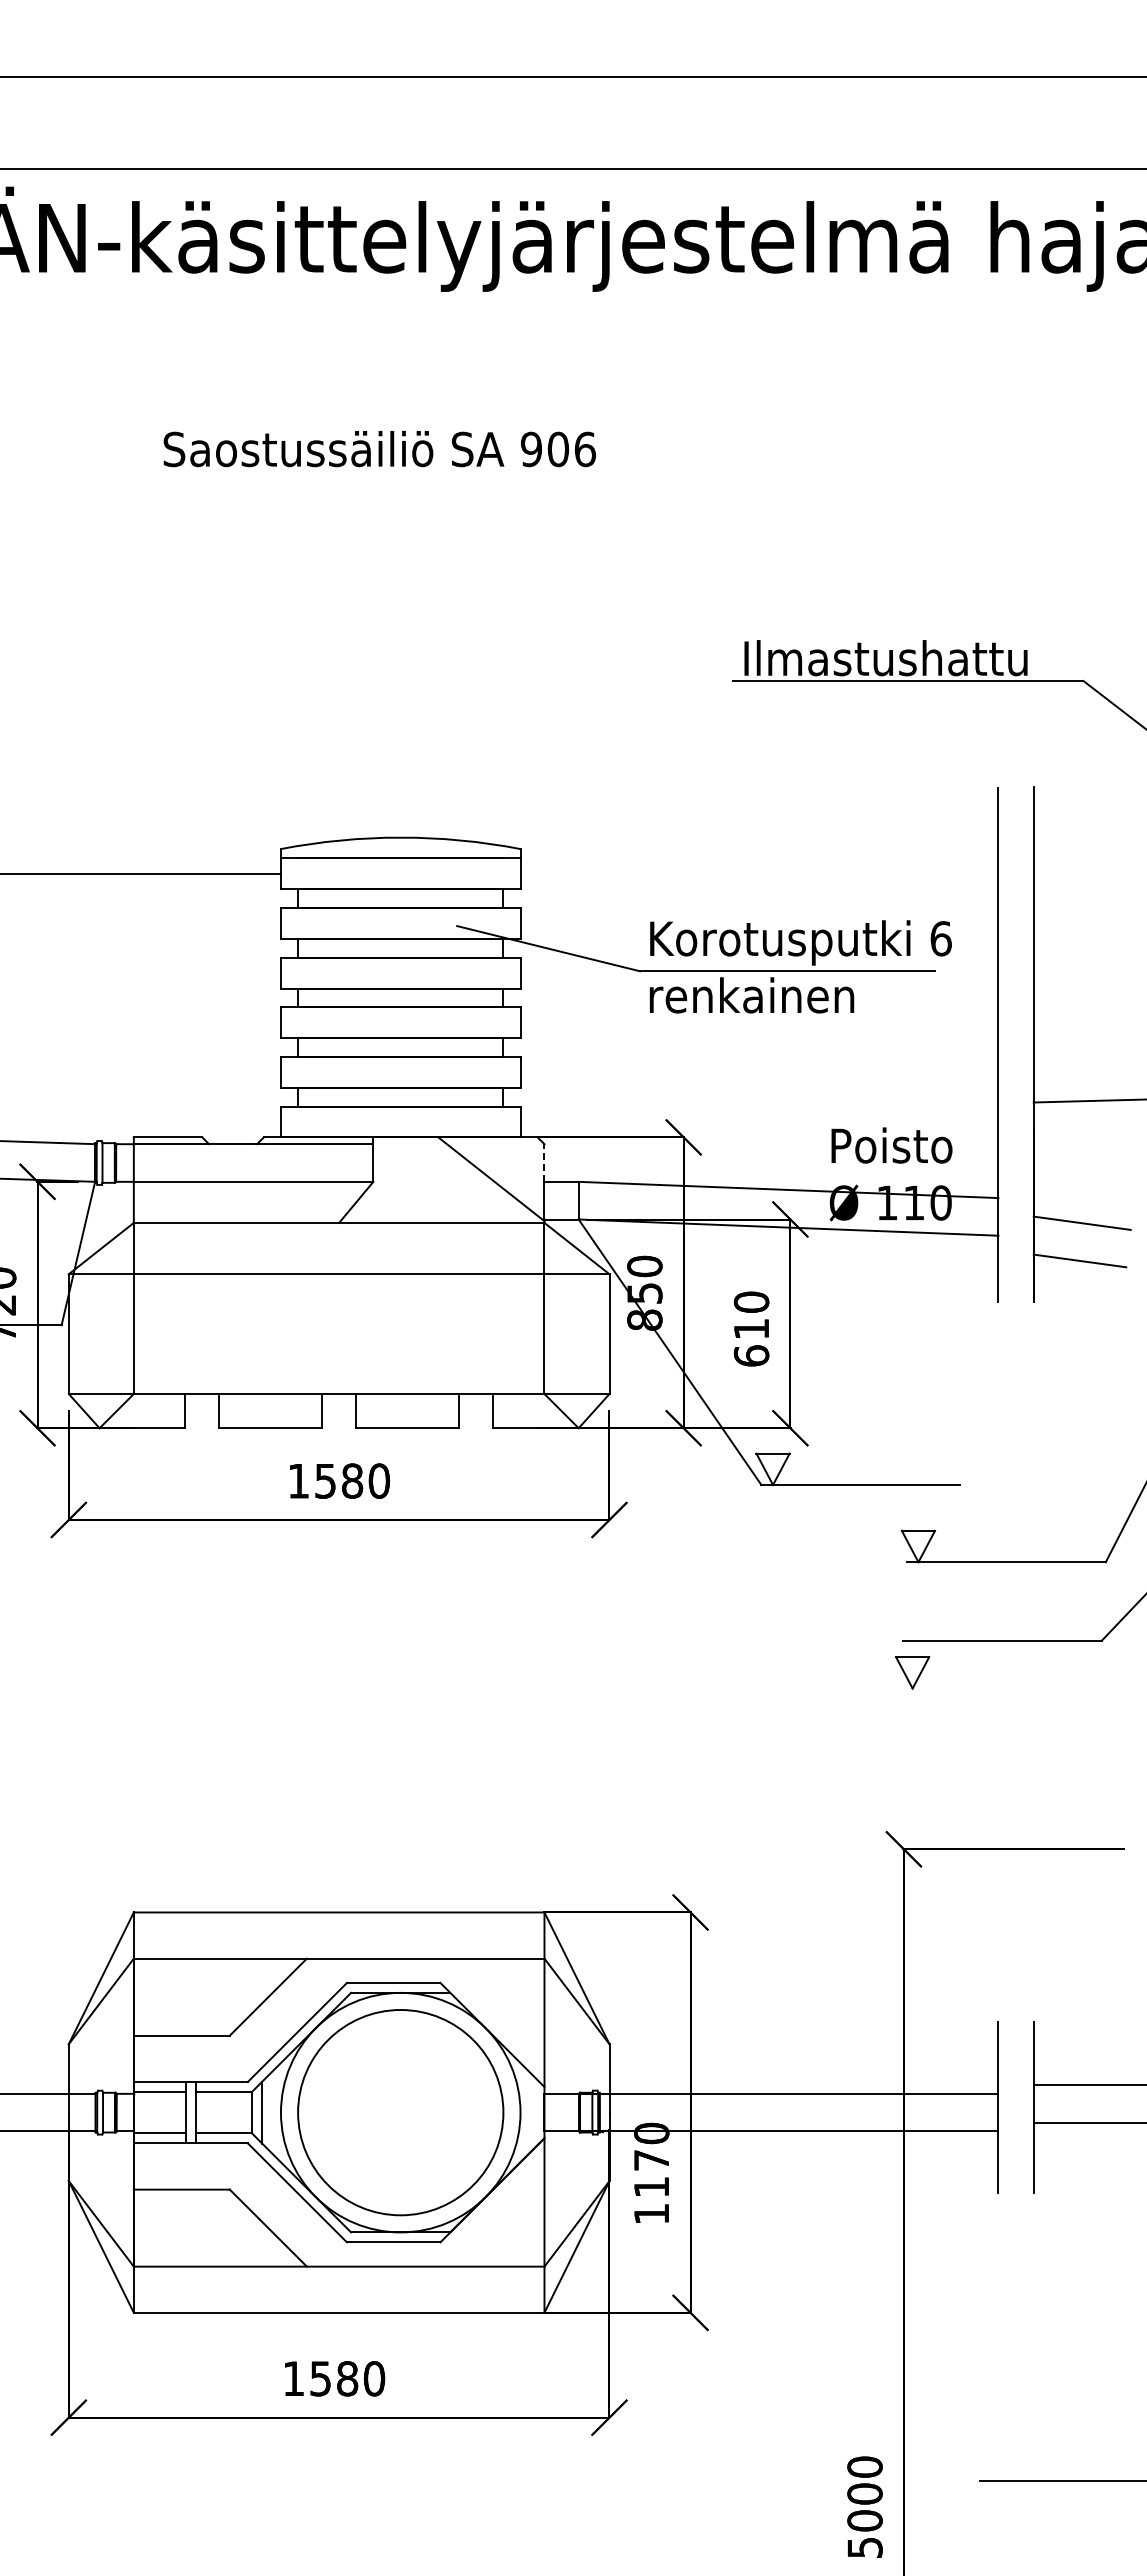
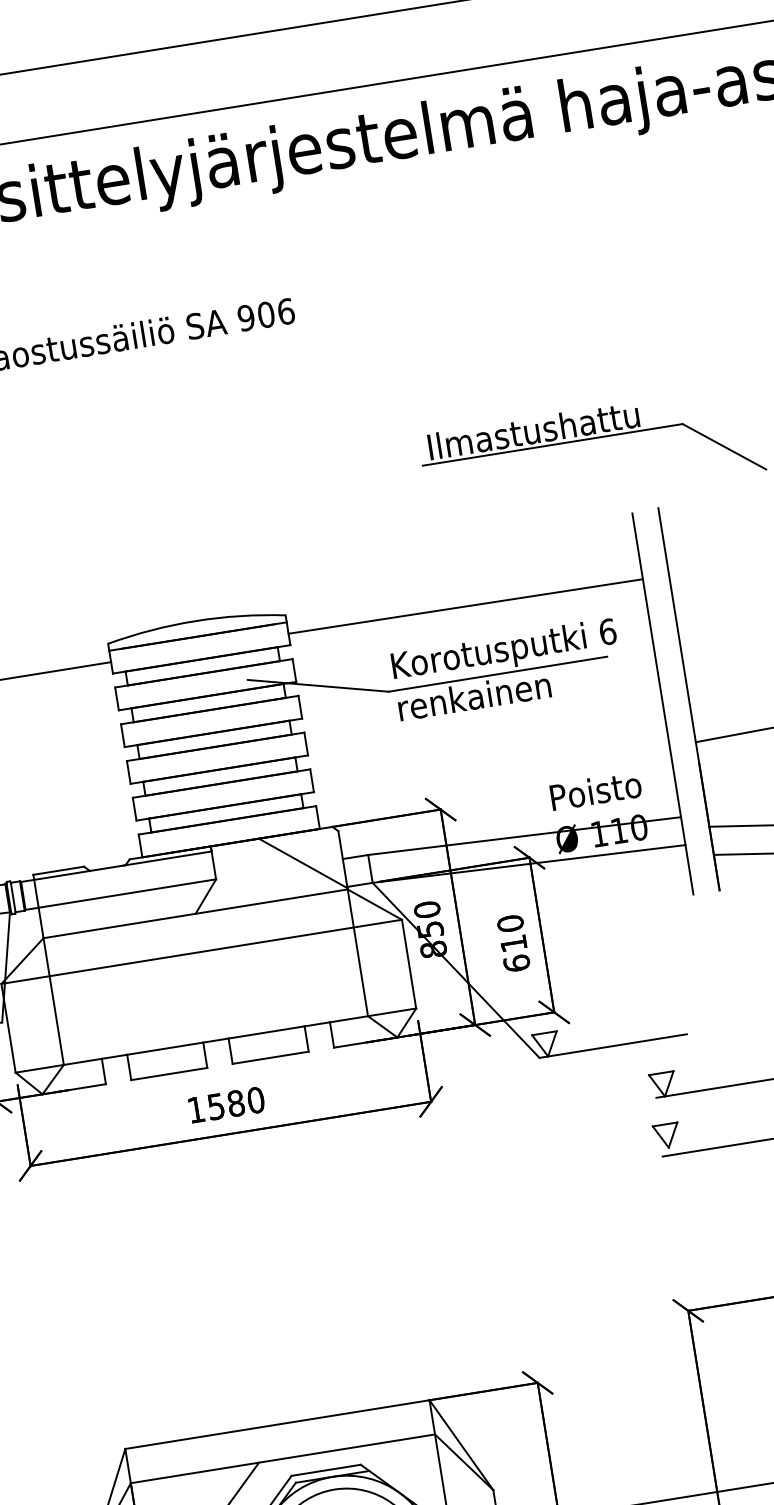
line: (759, 874) -> (465, 605), added
line: (544, 1163) -> (340, 845), dashed -> solid
part: (912, 1672) -> (666, 1135), moved

